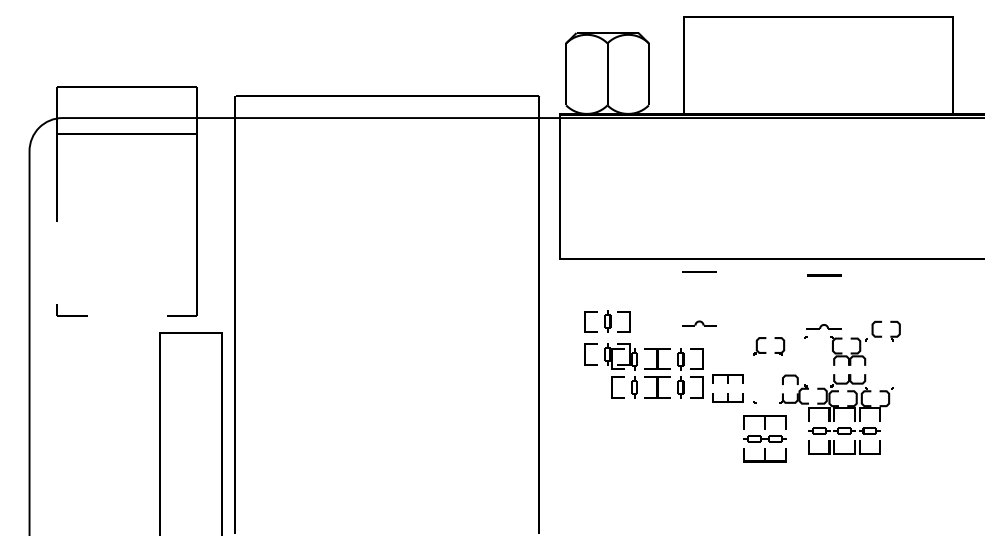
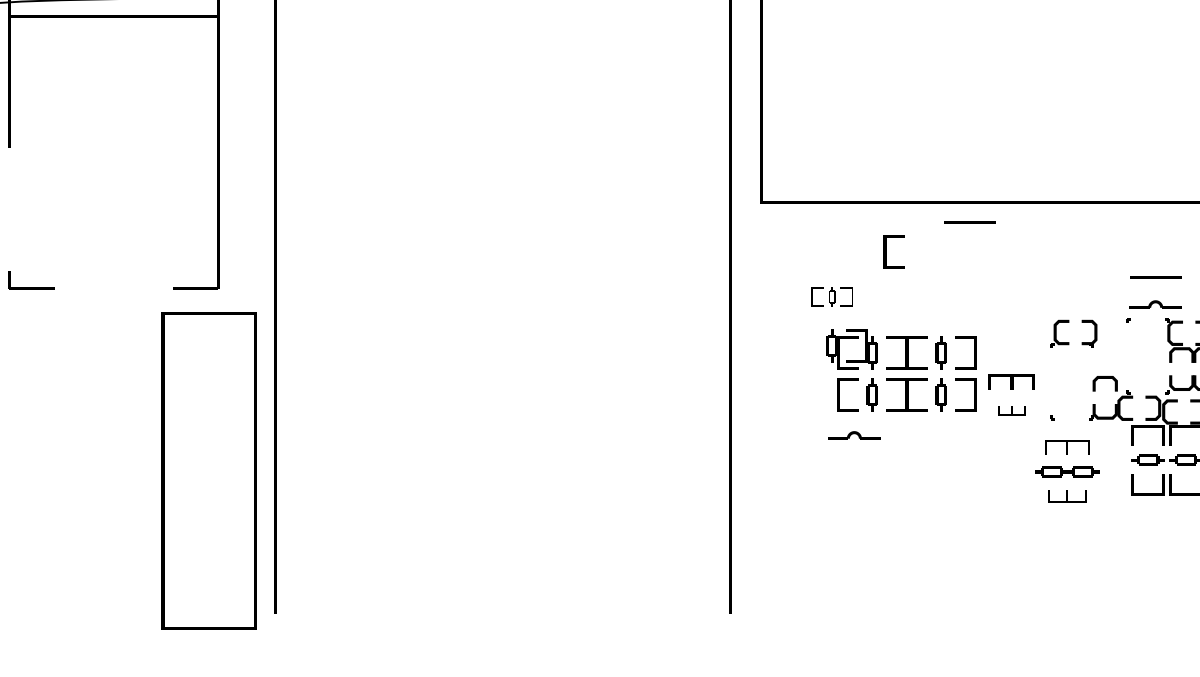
line: (824, 275) -> (1156, 277), moved
part: (607, 321) -> (831, 296), size x0.6
part: (699, 323) -> (854, 435), moved
part: (590, 354) -> (893, 251), moved
part: (727, 397) -> (1011, 410), size x0.6
part: (764, 422) -> (1066, 447), size x0.7
part: (764, 455) -> (1066, 496), size x0.6

